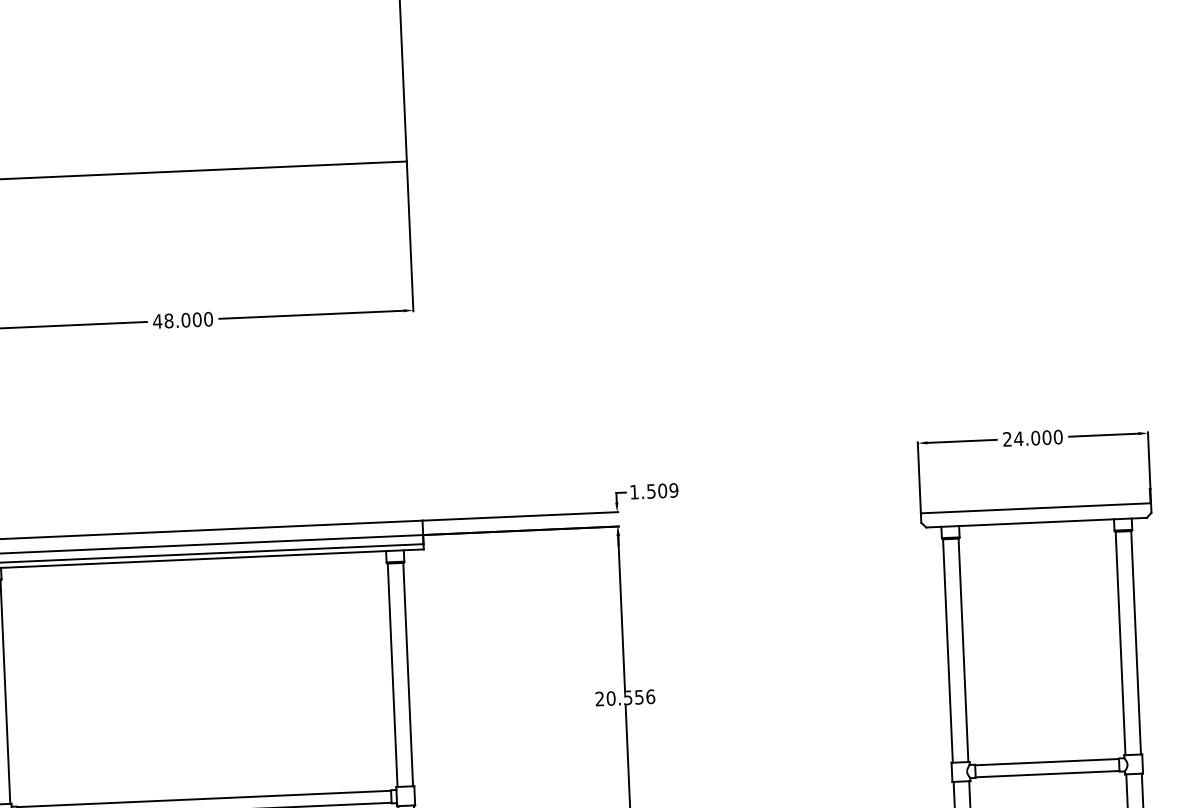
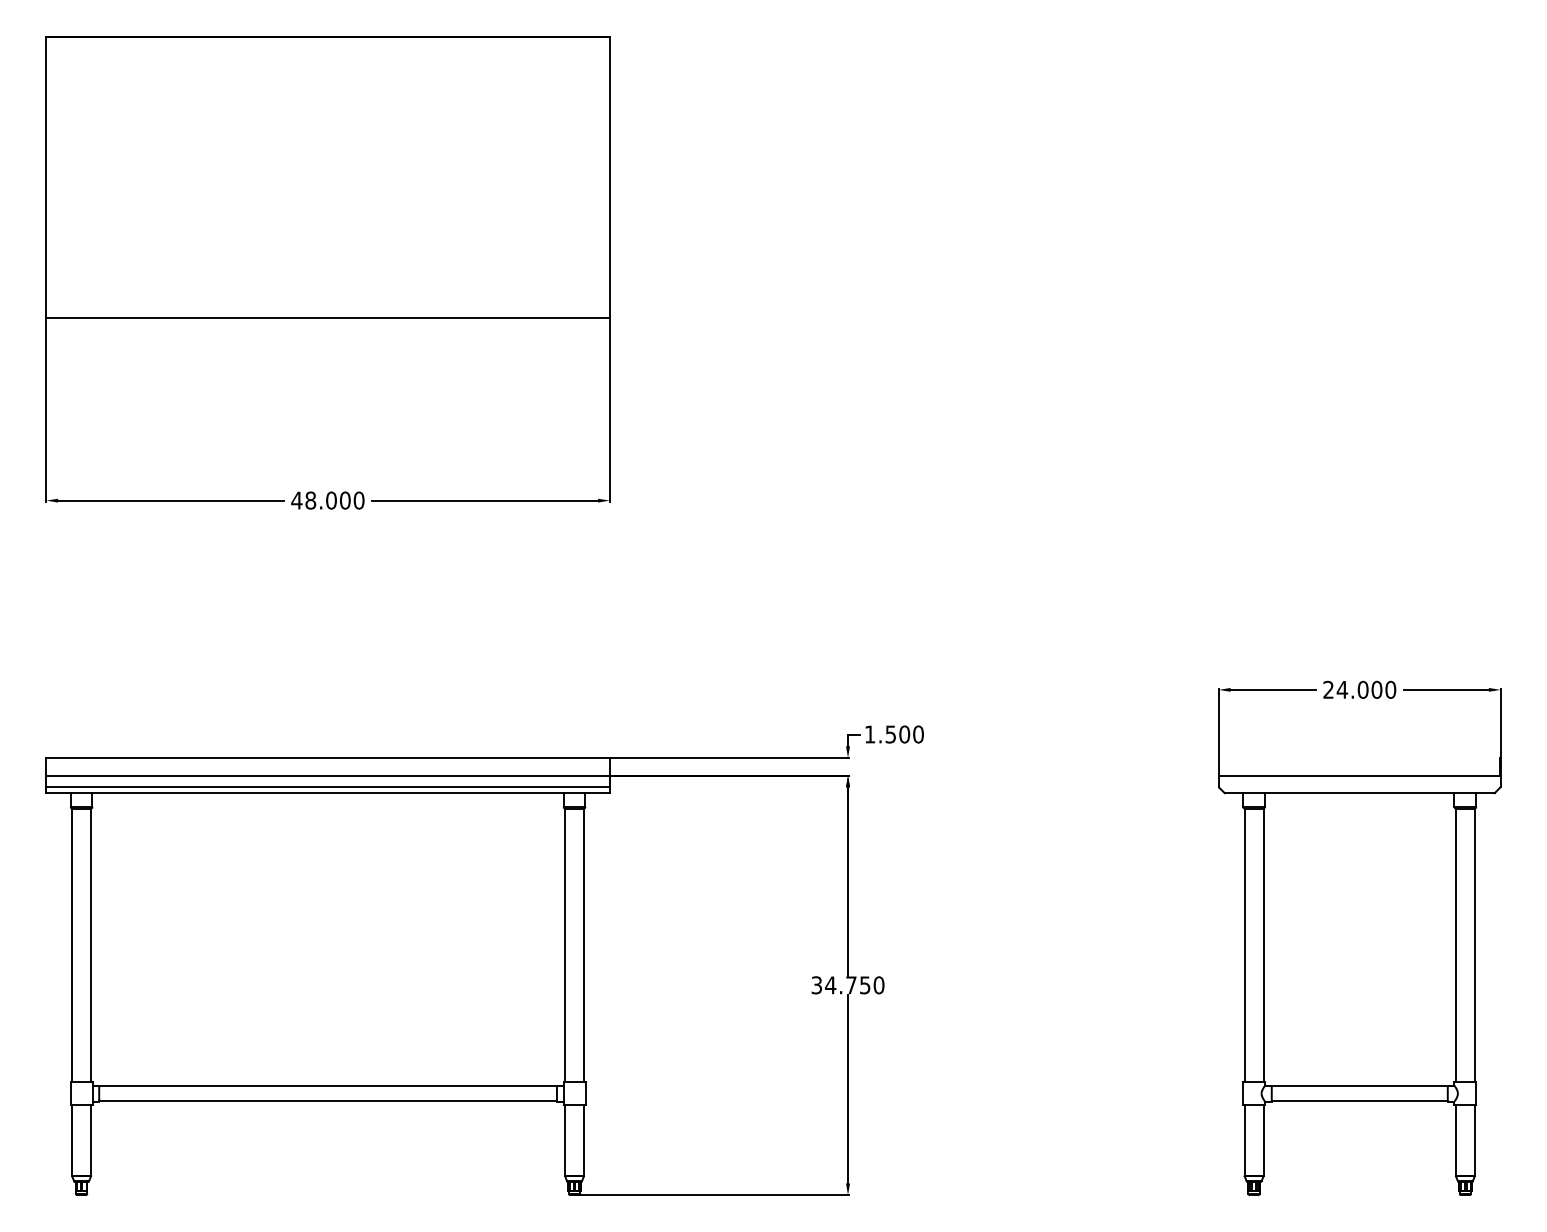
text: (673, 490) -> (918, 734), 1.509 -> 1.500
text: (624, 698) -> (847, 985), 20.556 -> 34.750

